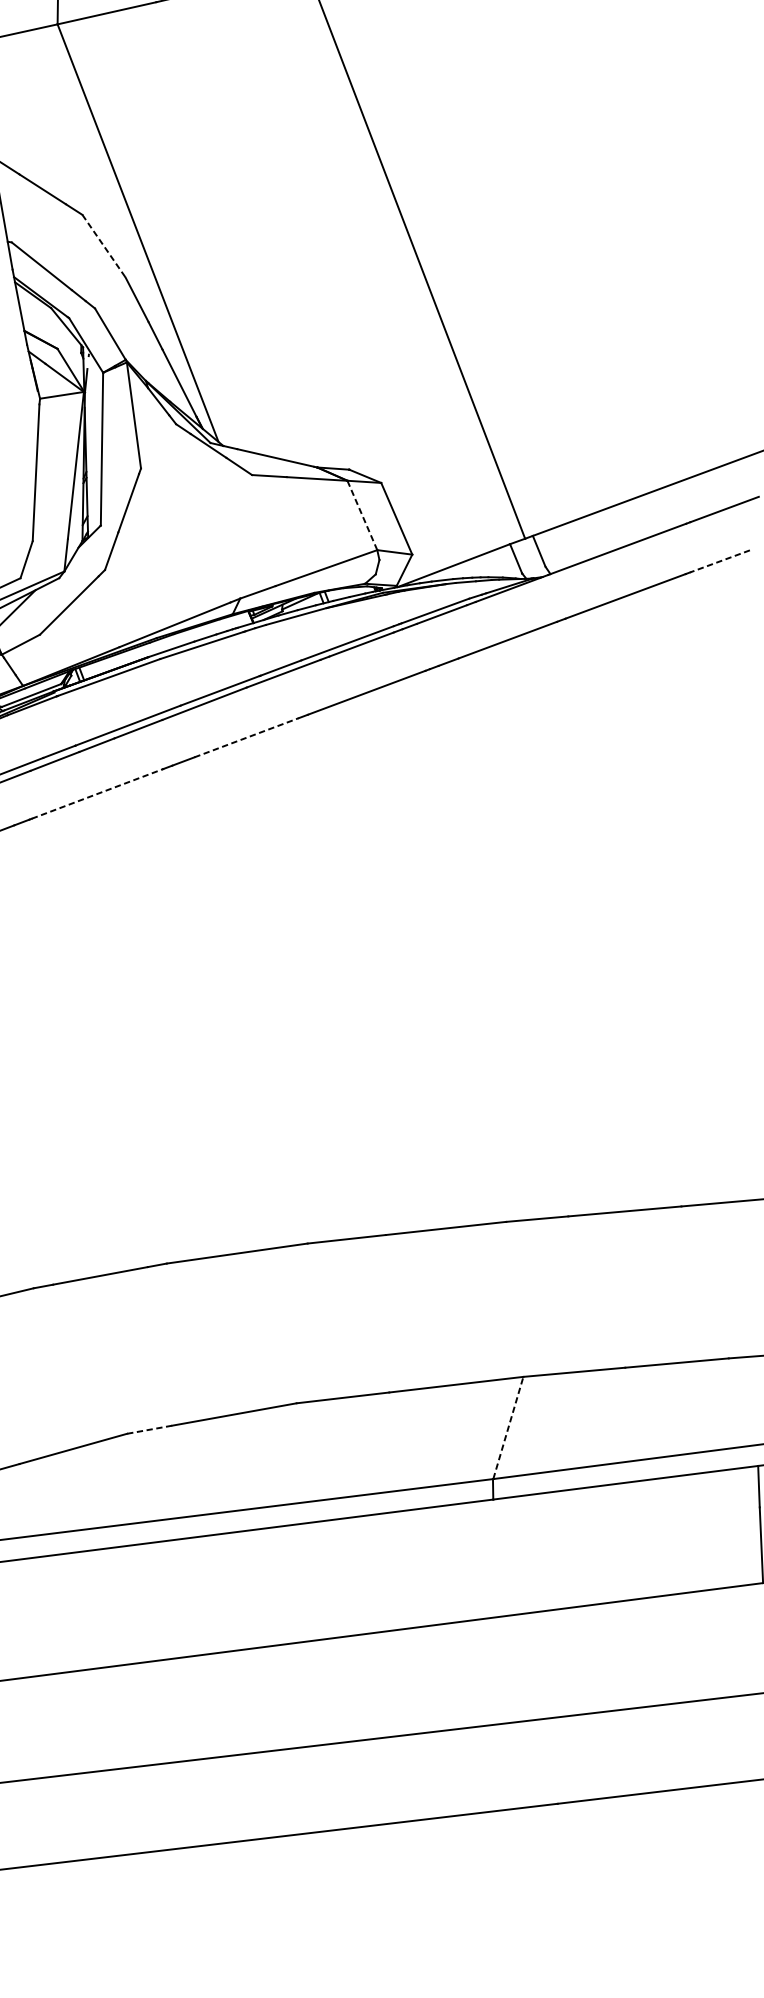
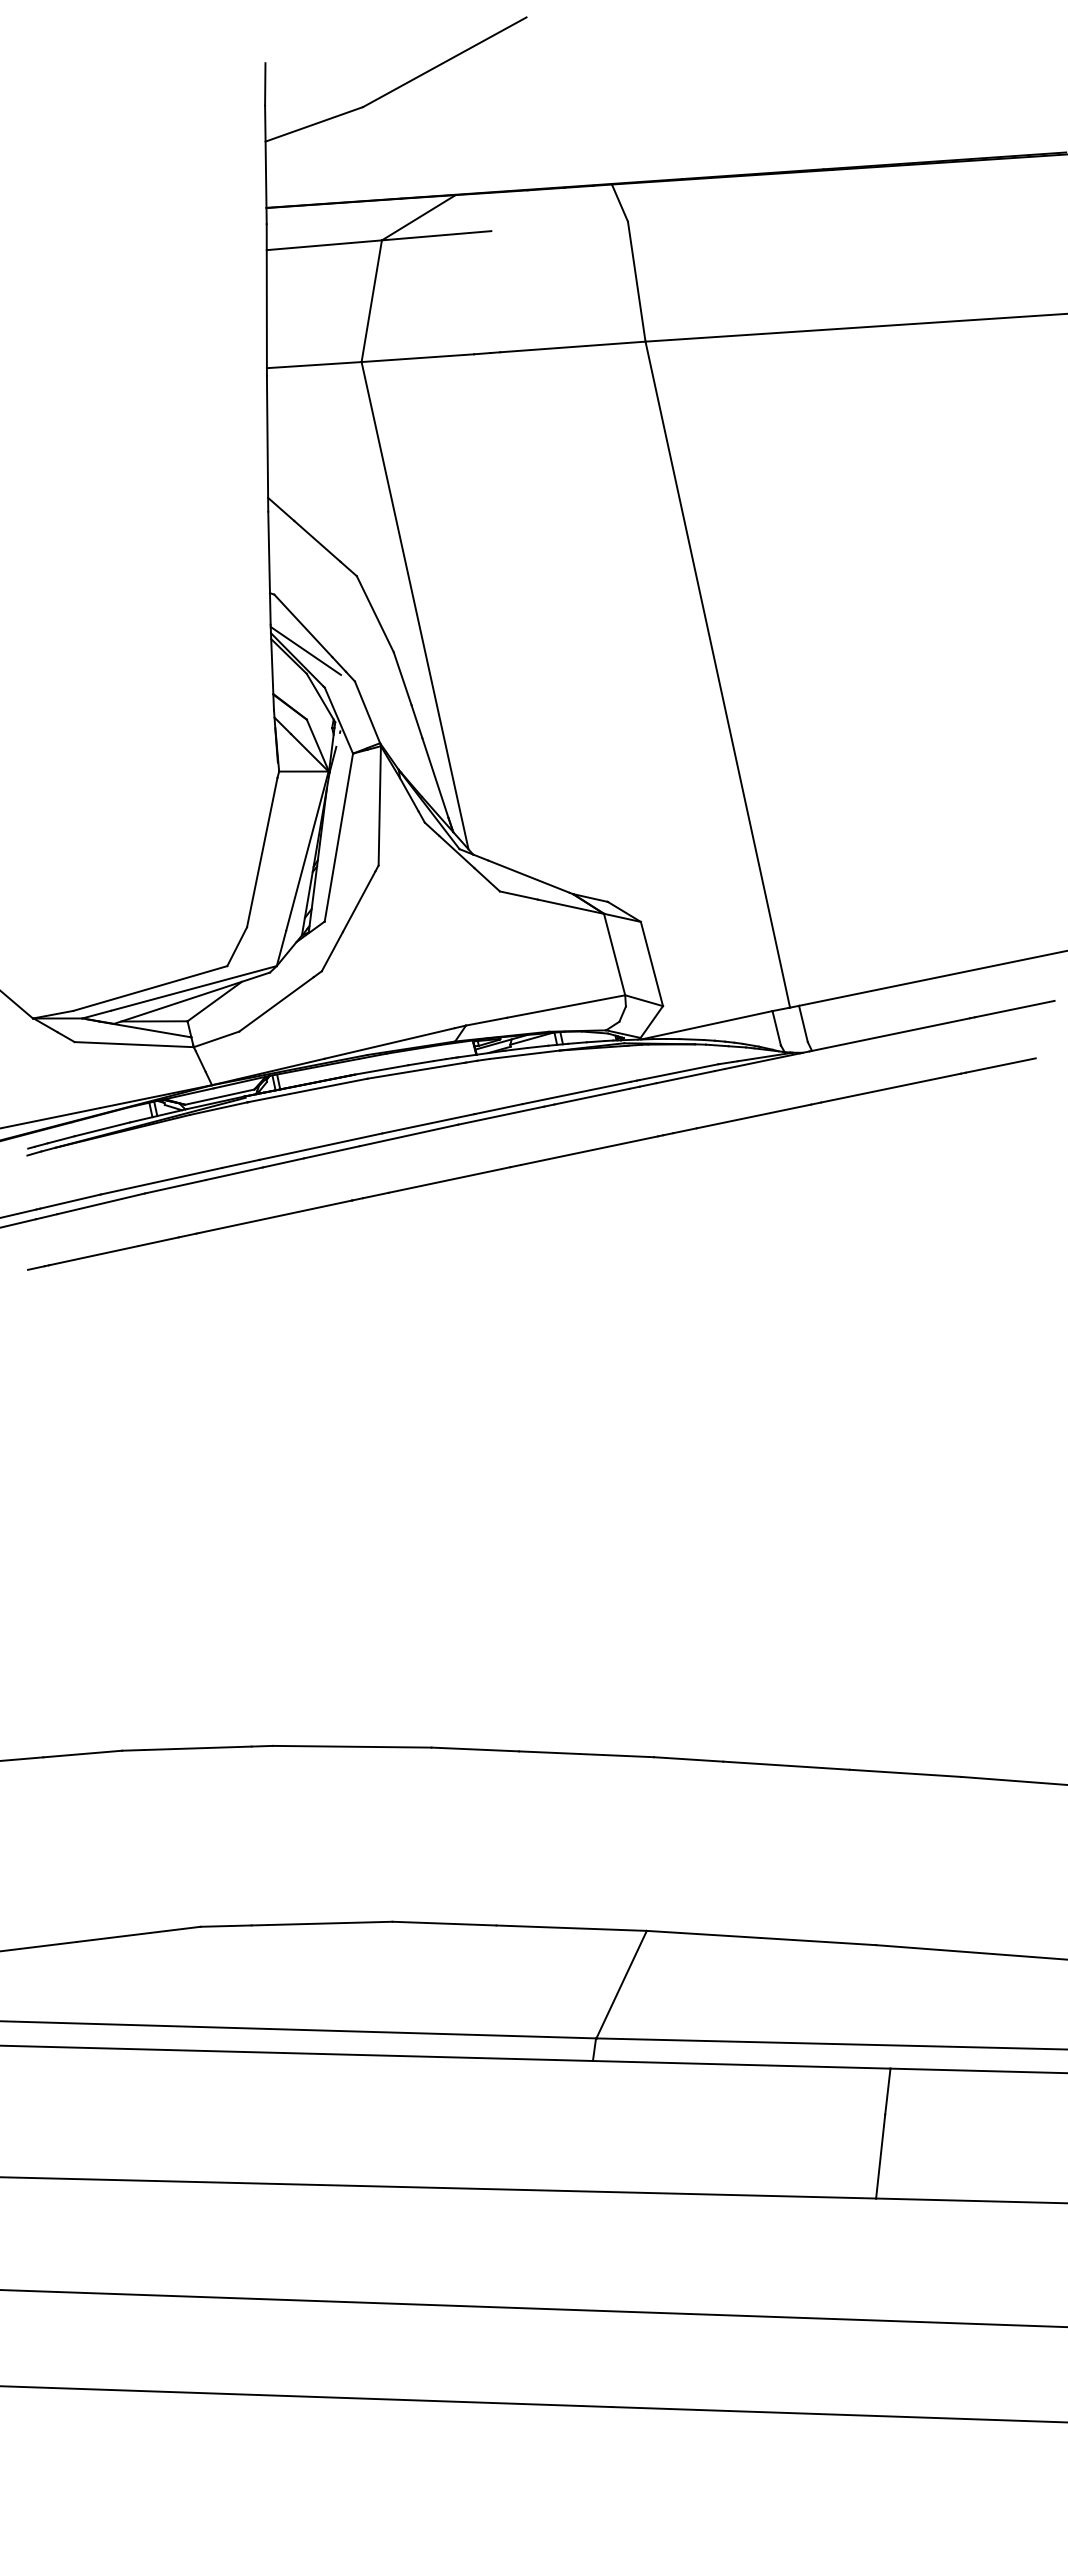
line: (104, 246) -> (375, 614), dashed -> solid
line: (46, 287) -> (305, 650), added
line: (362, 515) -> (614, 954), dashed -> solid
line: (719, 561) -> (1000, 1065), dashed -> solid
line: (247, 737) -> (450, 1179), dashed -> solid
line: (98, 793) -> (276, 1216), dashed -> solid
line: (508, 1427) -> (621, 1984), dashed -> solid
line: (149, 1430) -> (225, 1926), dashed -> solid

